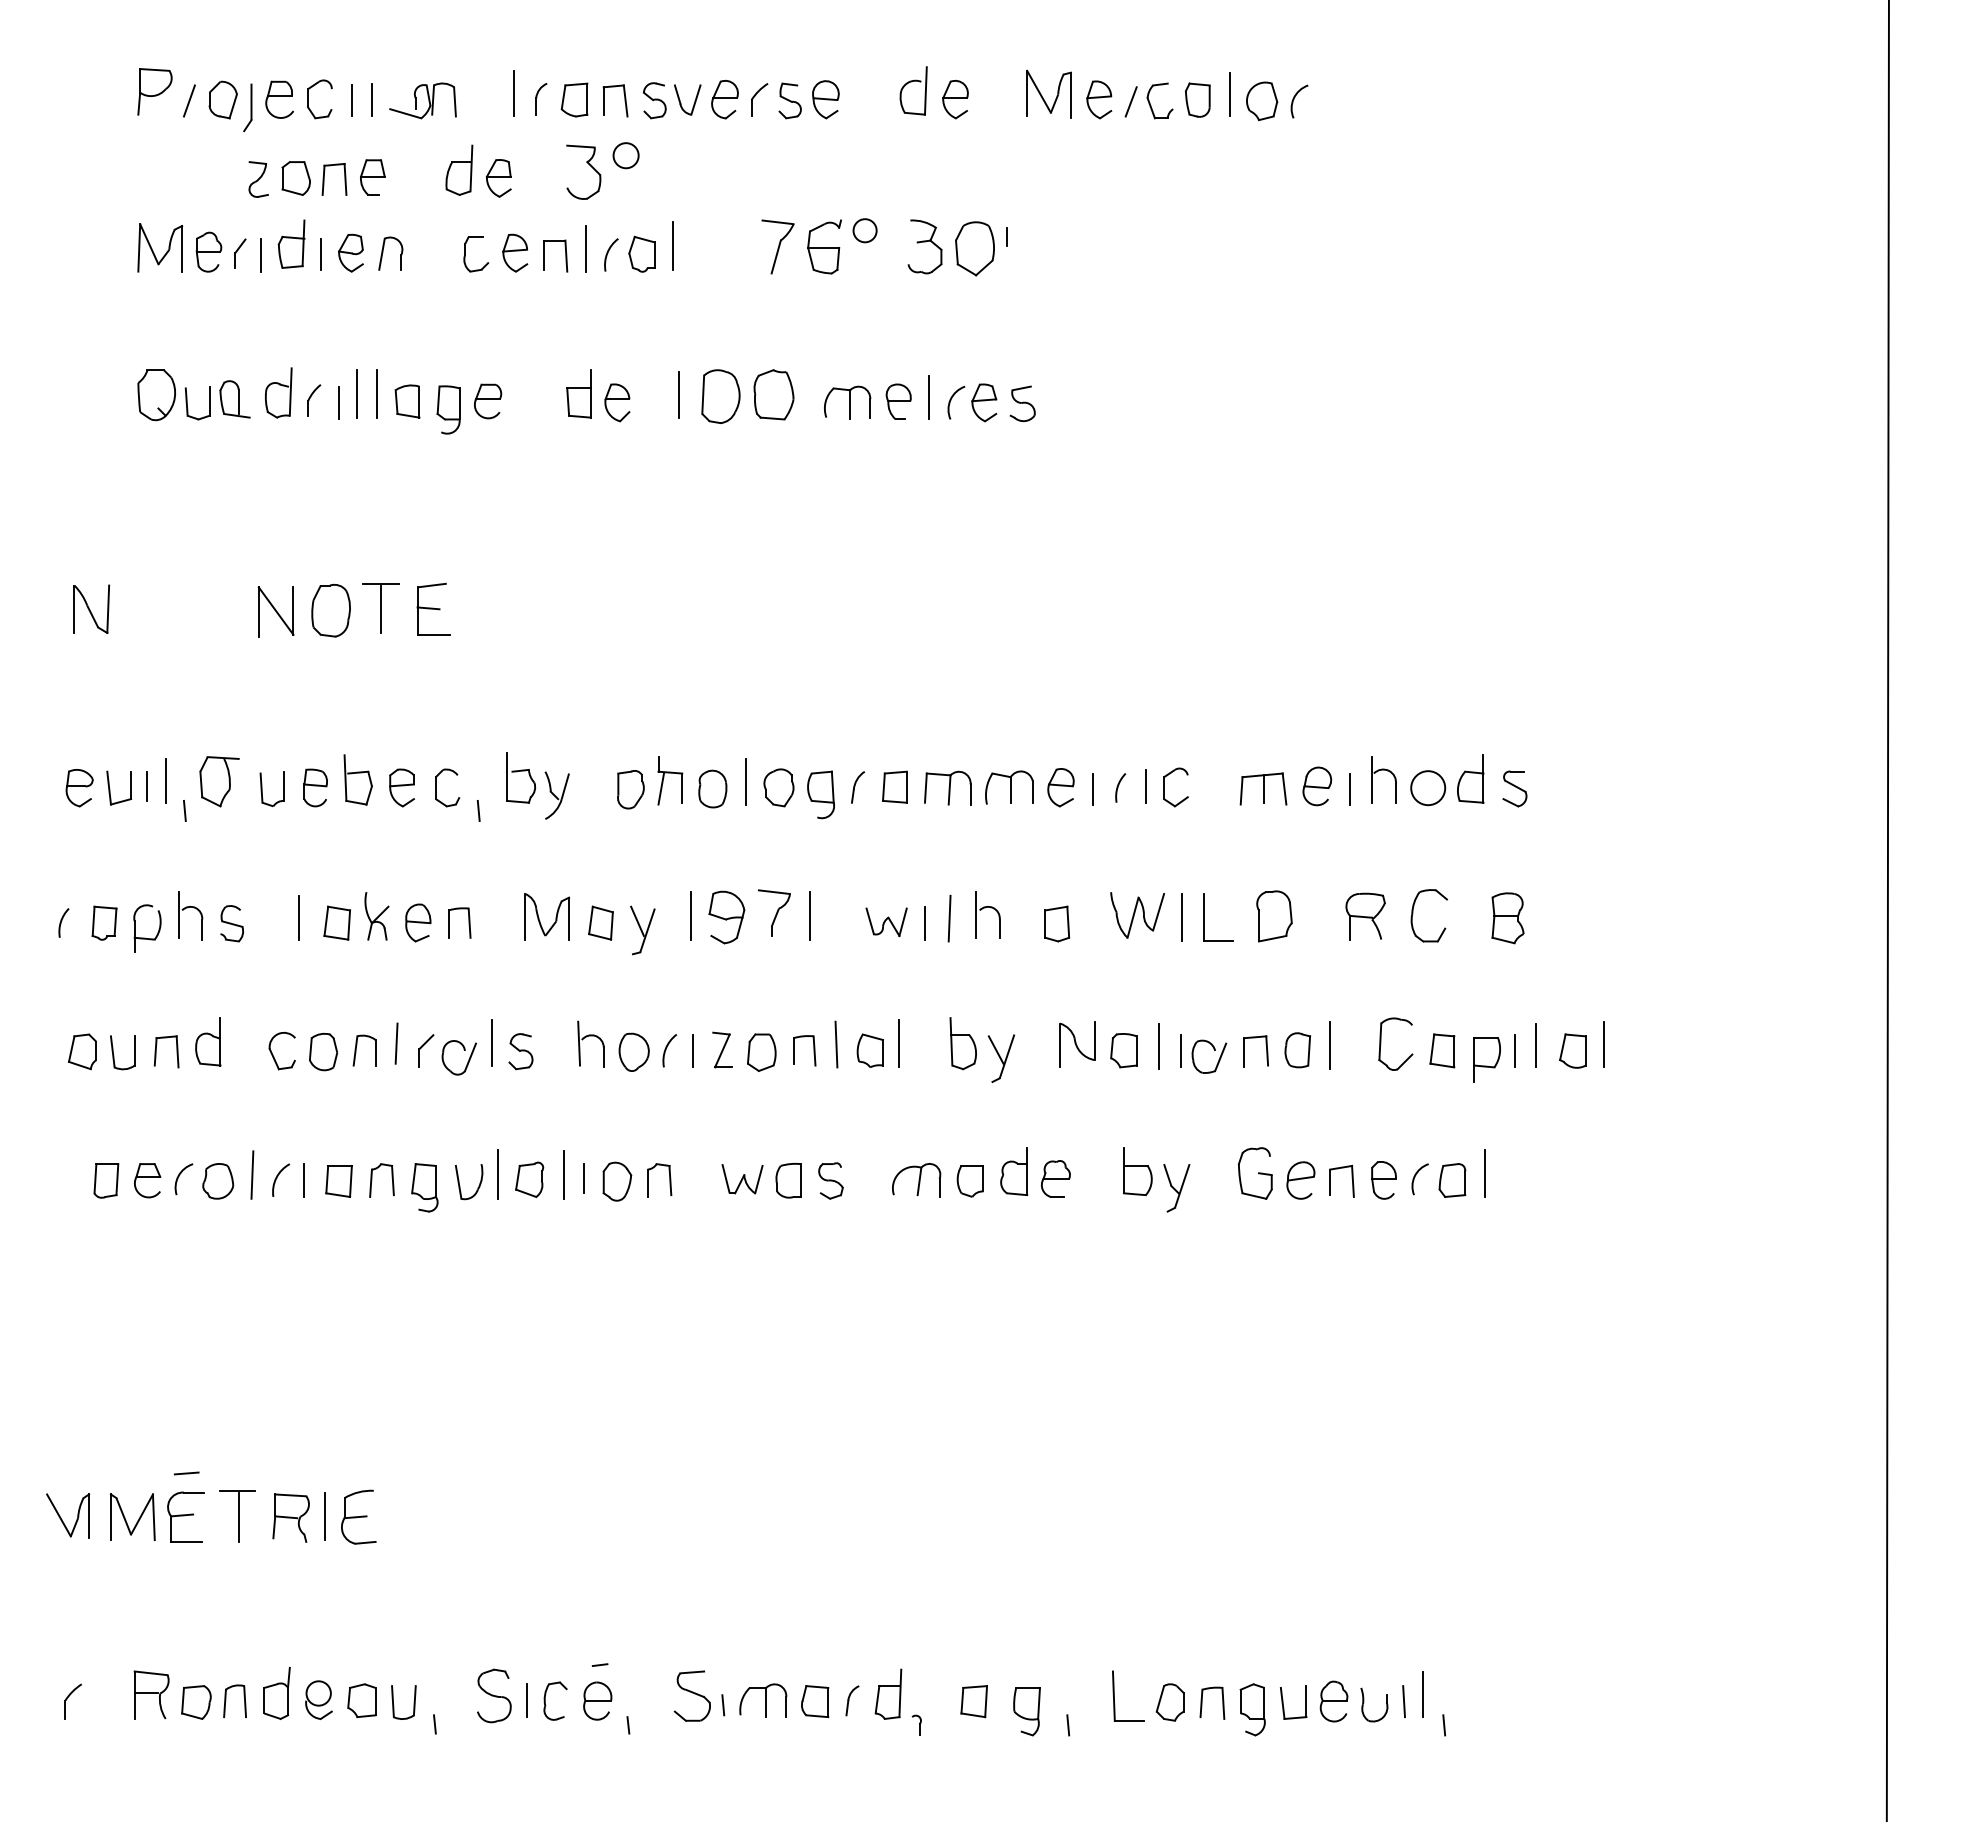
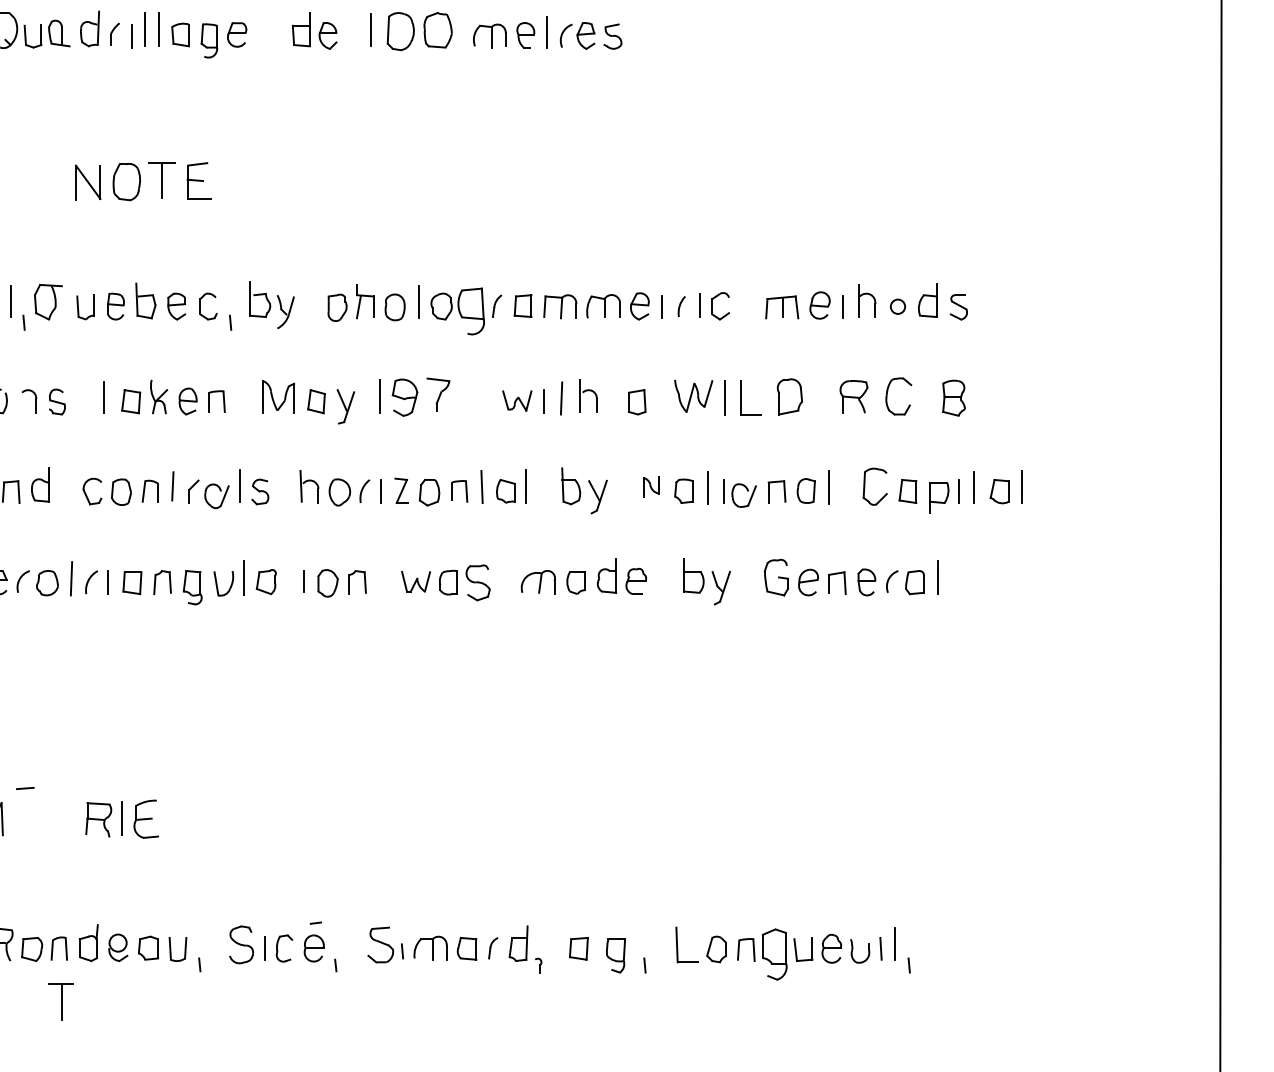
circle: (1428, 788) -> (898, 307), size x0.6
part: (820, 794) -> (470, 311), size x1.4
line: (178, 914) -> (19, 395), removed
line: (810, 915) -> (463, 396), removed
part: (1077, 1044) -> (651, 486), size x0.6
line: (563, 1174) -> (290, 578), removed
part: (830, 1180) -> (477, 582), size x1.4
part: (185, 1516) -> (24, 818), removed
part: (237, 1516) -> (61, 1002), moved
part: (1252, 1709) -> (774, 954), size x1.4

